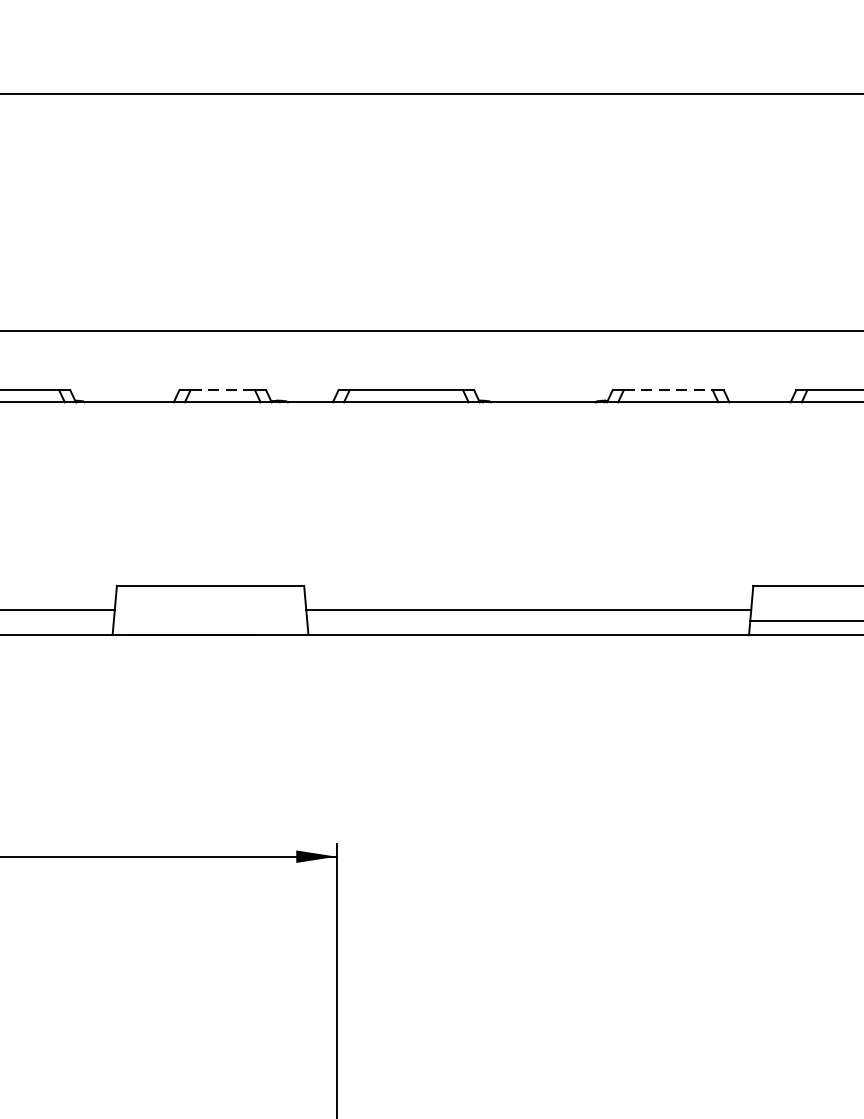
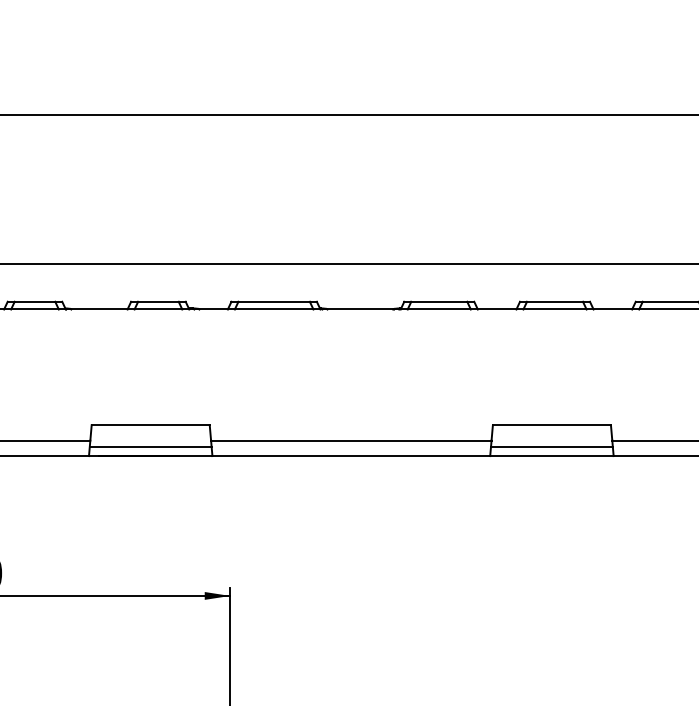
line: (222, 389) -> (158, 301), dashed -> solid
line: (668, 389) -> (439, 301), dashed -> solid
line: (210, 621) -> (150, 447), added

